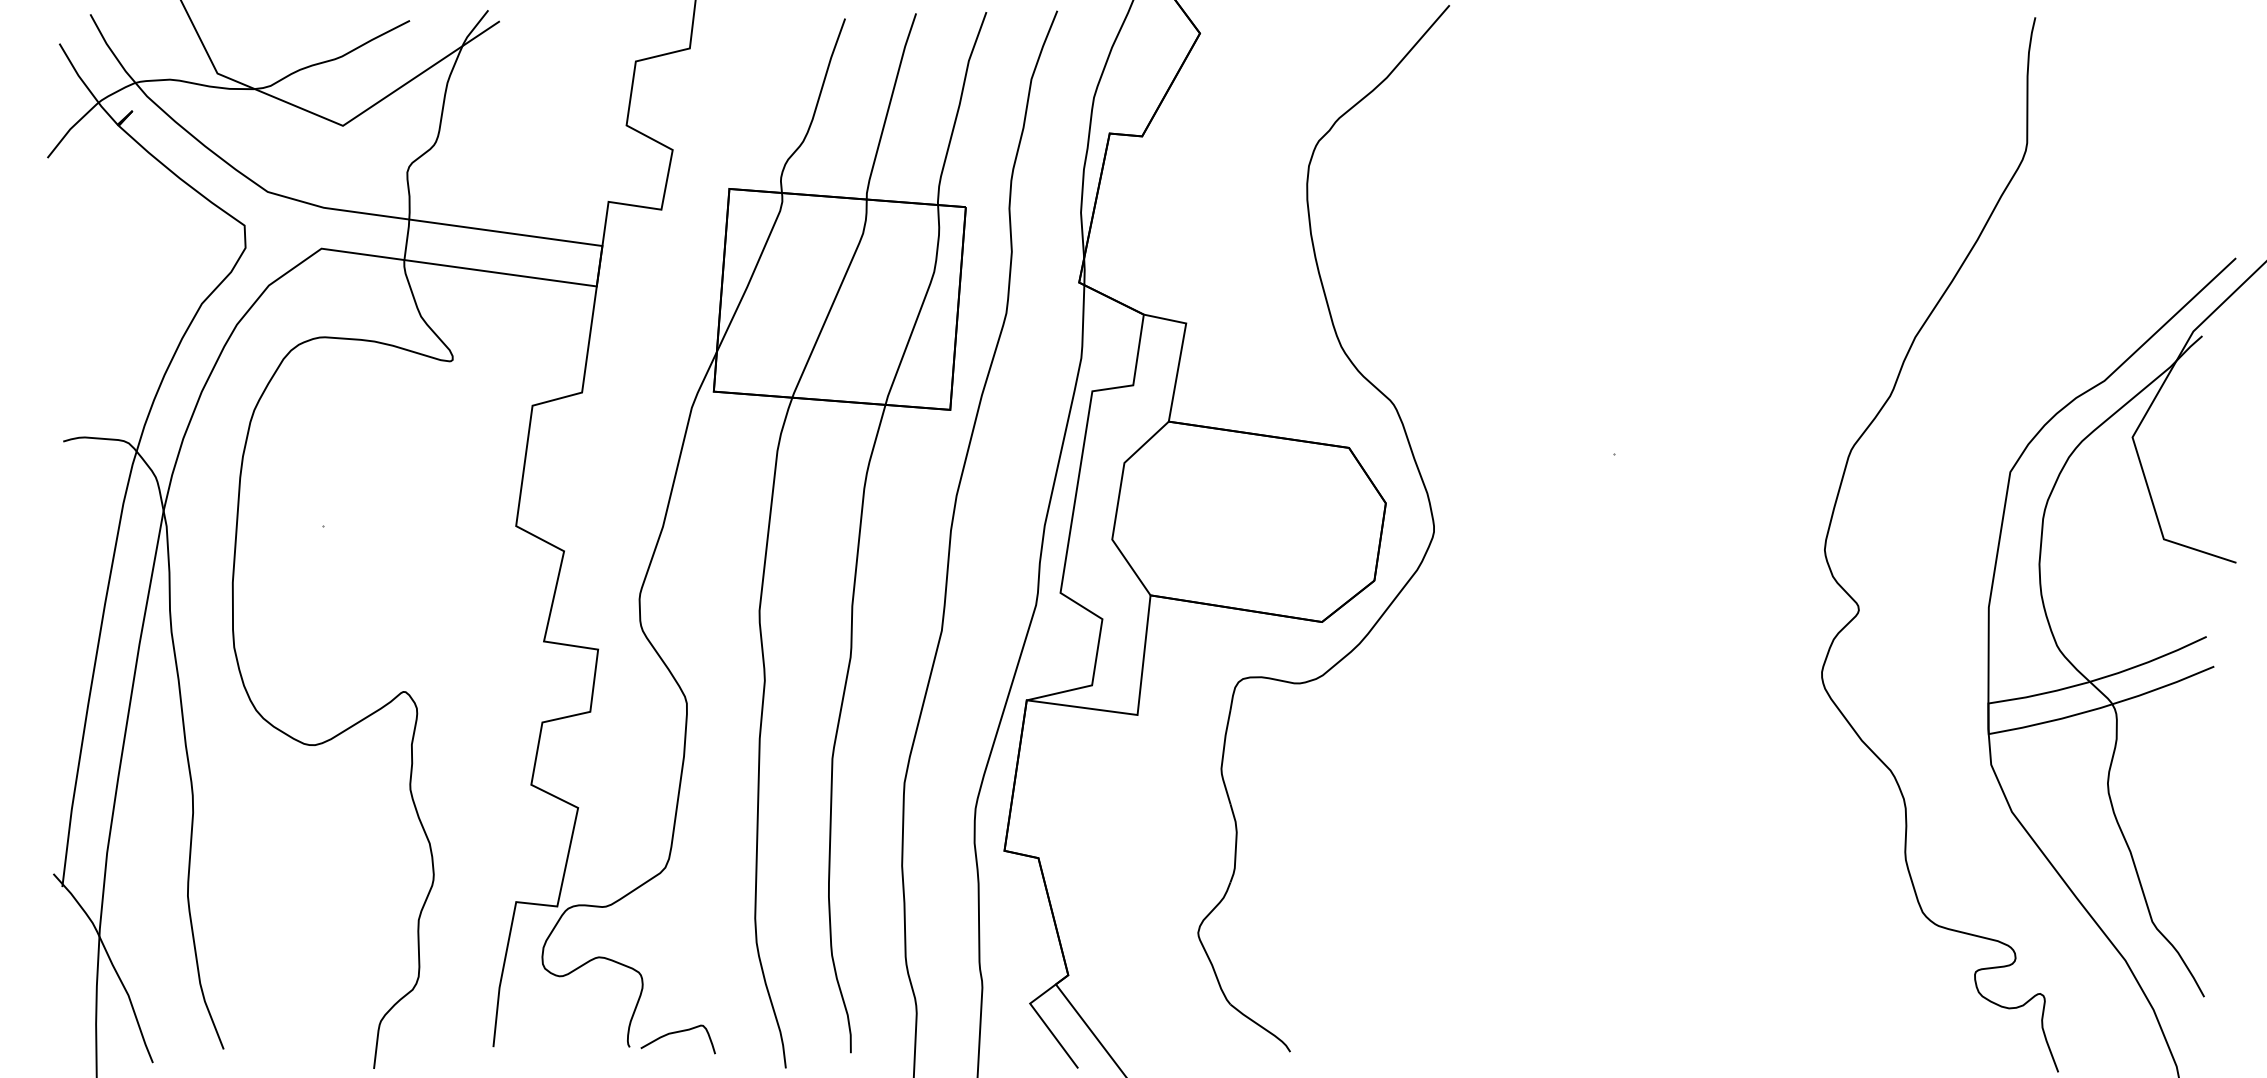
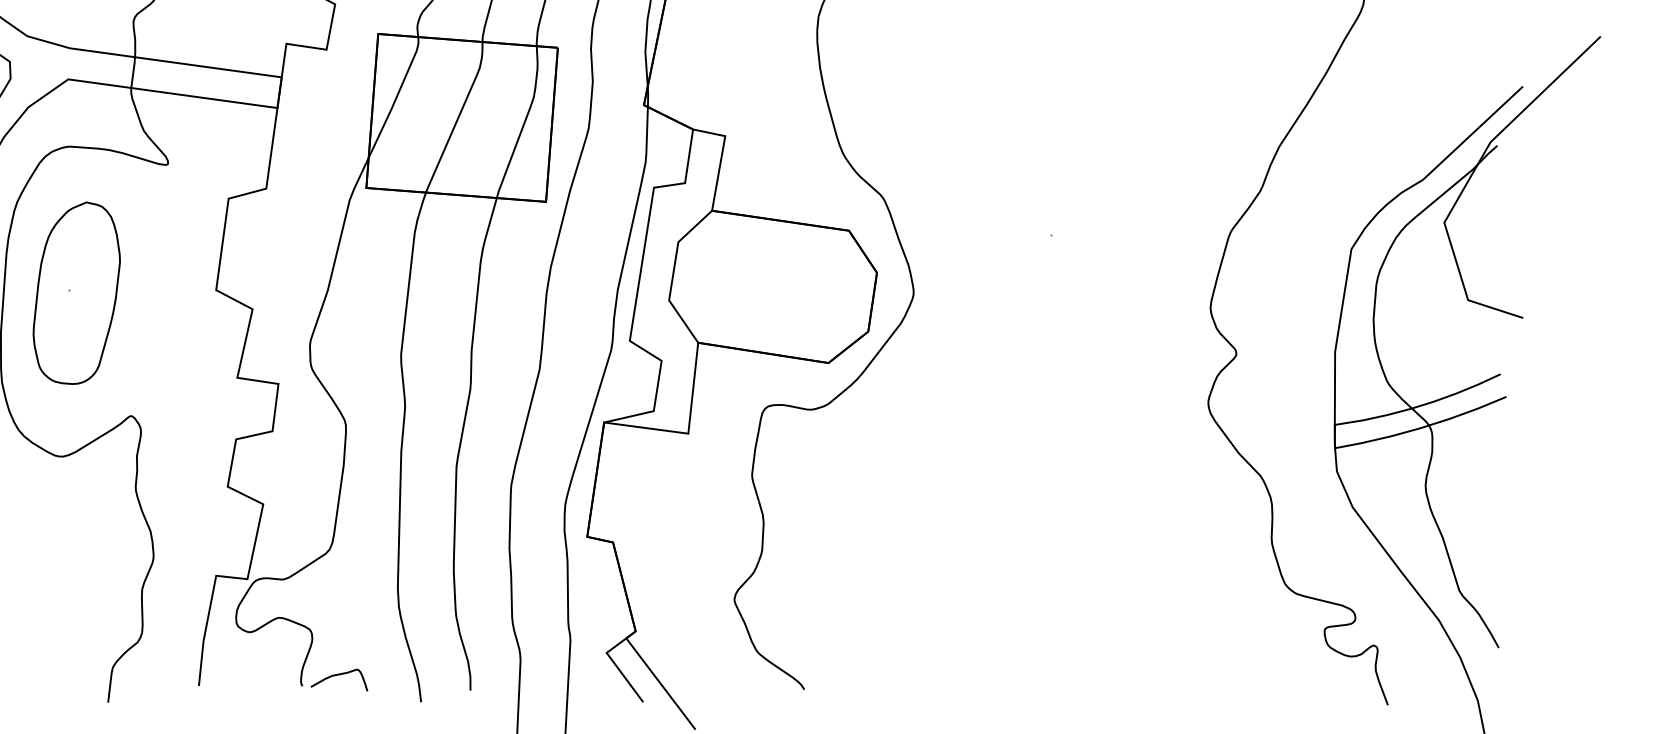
part: (332, 529) -> (76, 292), added

